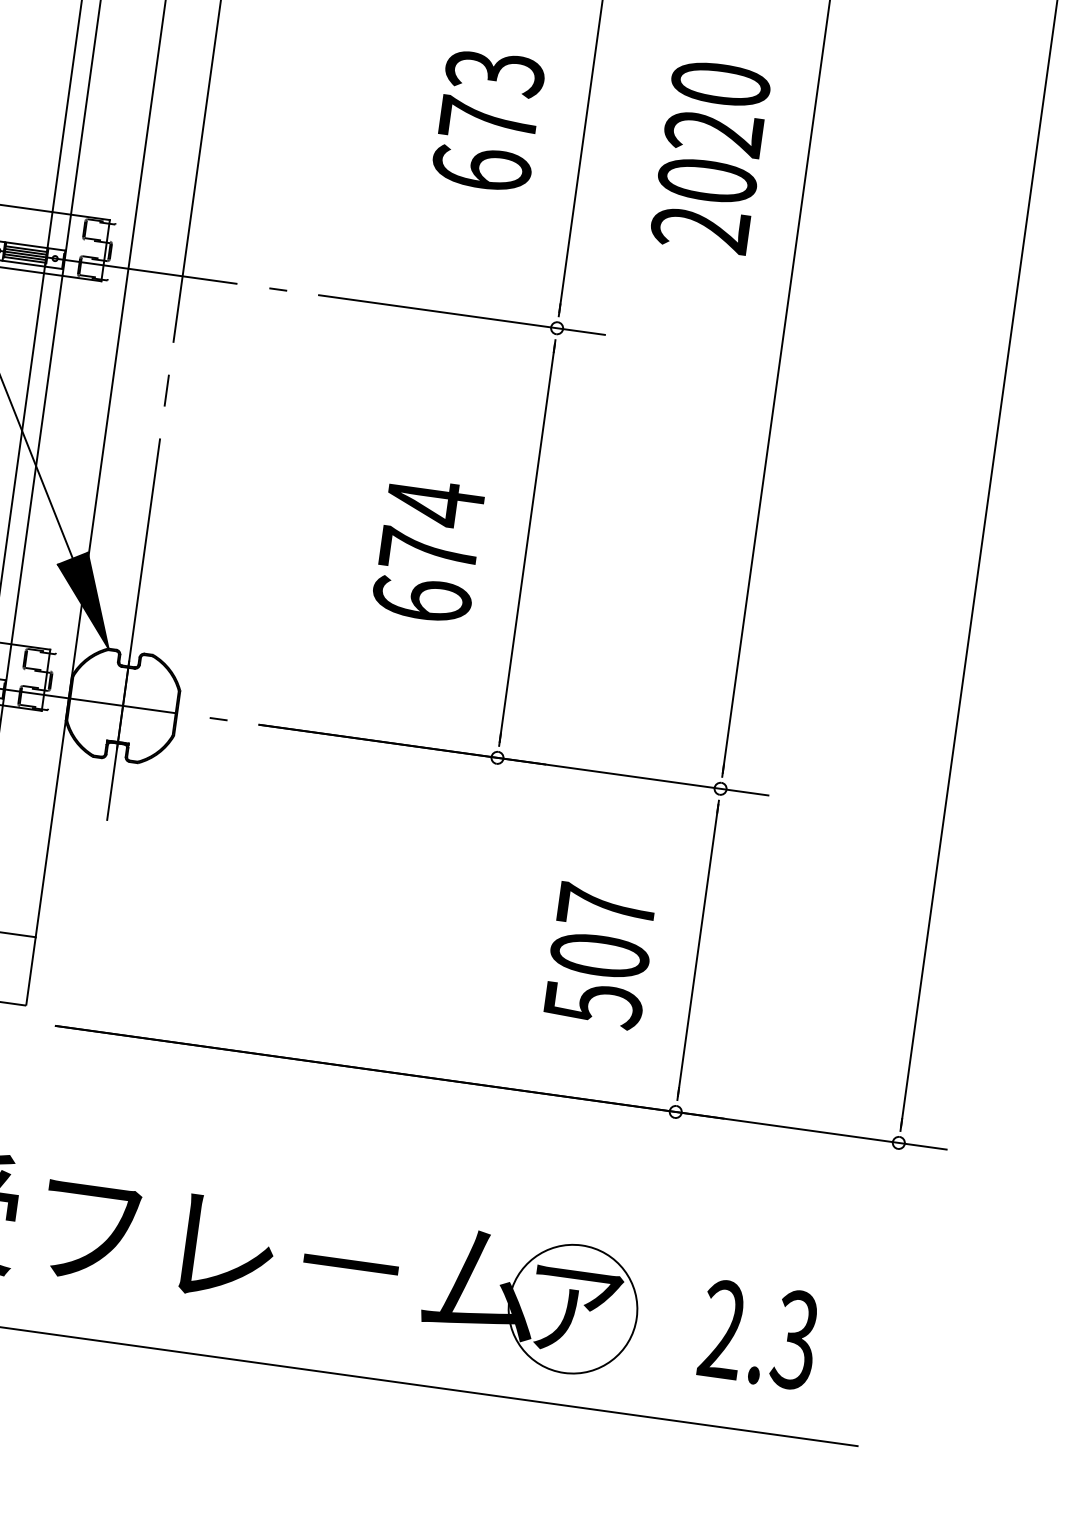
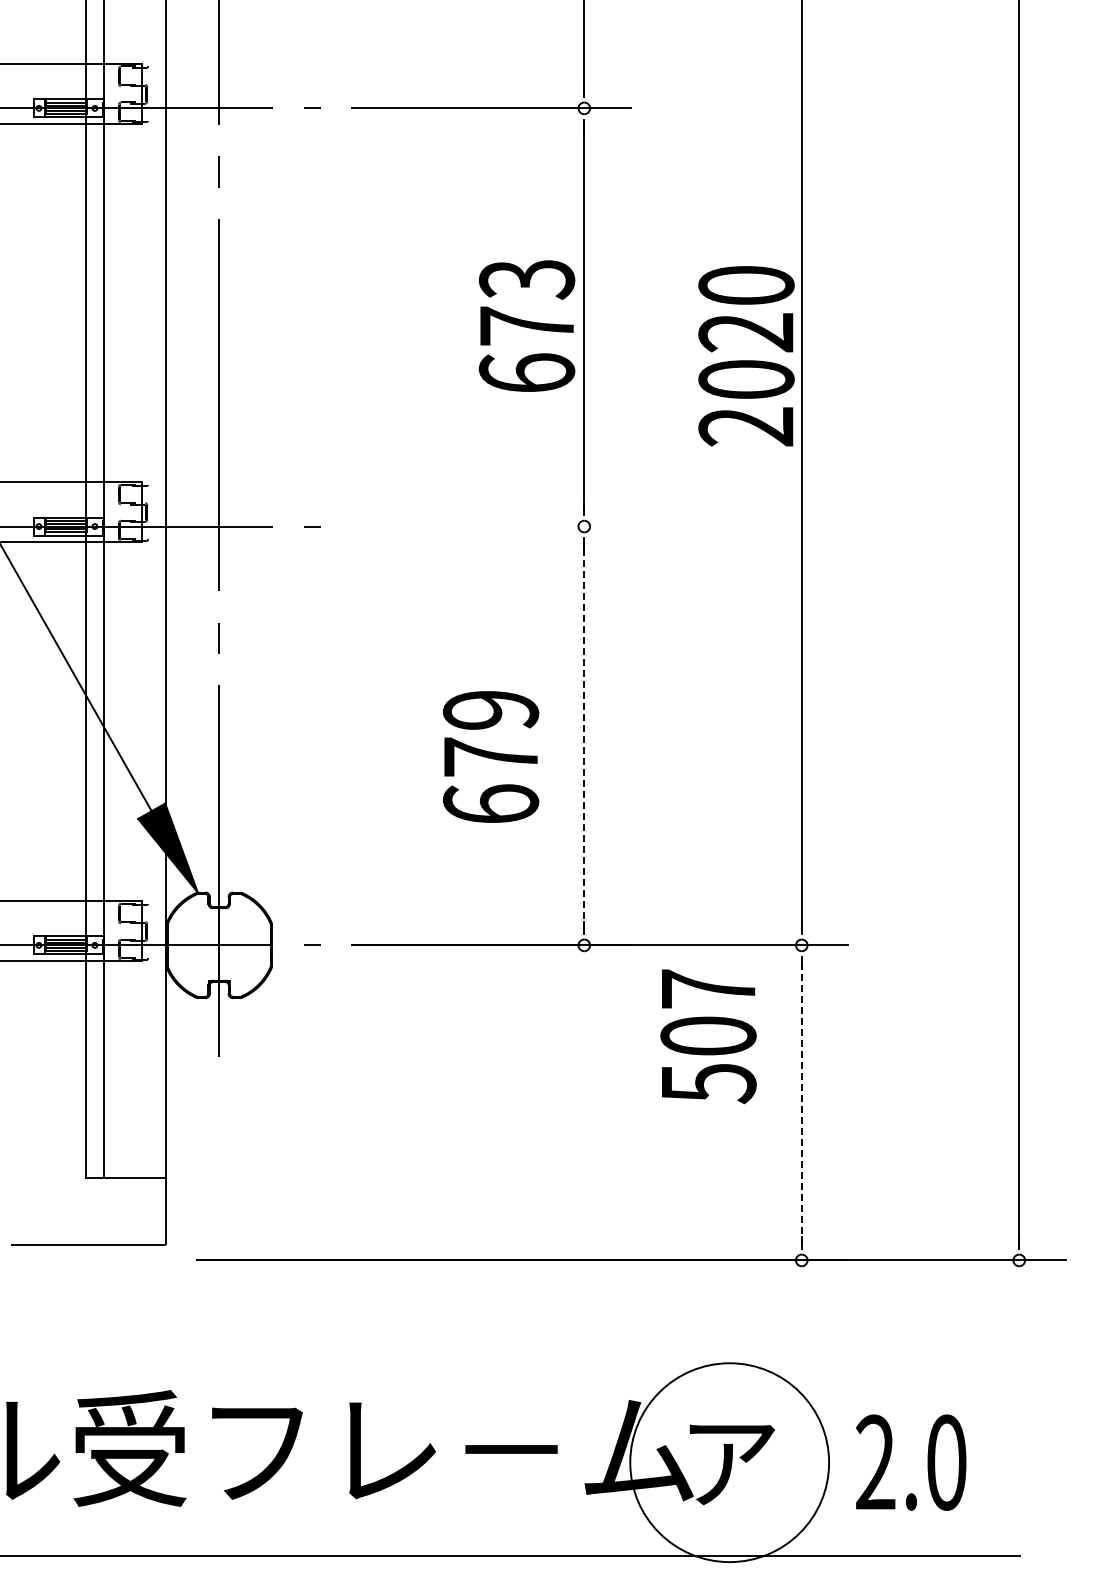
text: (487, 119) -> (526, 325), moved
text: (710, 157) -> (746, 356), moved
line: (461, 314) -> (491, 526), removed
text: (434, 503) -> (490, 710), 674 -> 679
line: (527, 542) -> (584, 735), solid -> dashed
line: (697, 949) -> (801, 1102), solid -> dashed
text: (599, 956) -> (708, 1036), moved
circle: (572, 1308) -> (729, 1462), size x1.6
text: (795, 1339) -> (946, 1462), 2.3 -> 2.0

